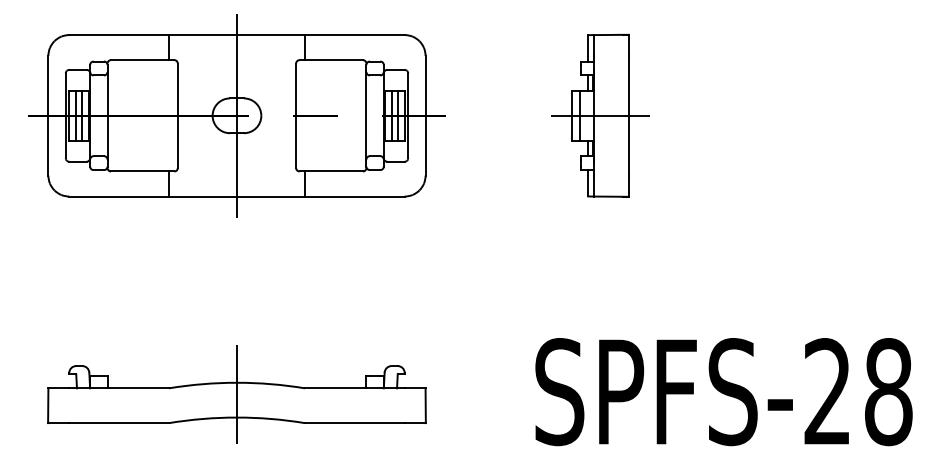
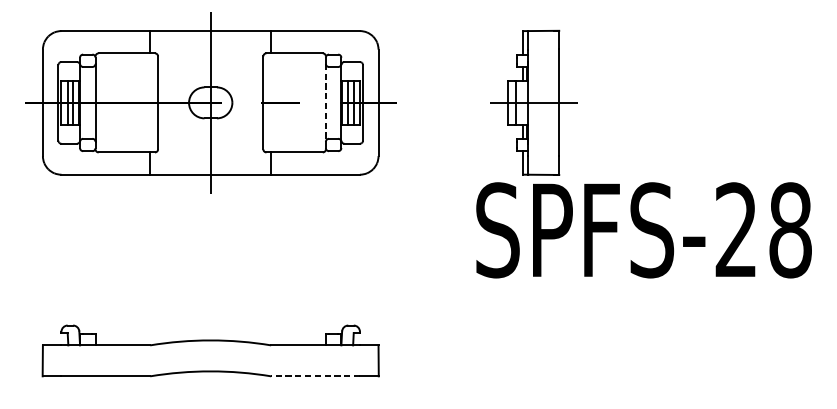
line: (366, 115) -> (325, 102), solid -> dashed
text: (723, 392) -> (643, 230), moved
line: (236, 394) -> (210, 350), removed
line: (354, 423) -> (315, 376), solid -> dashed

